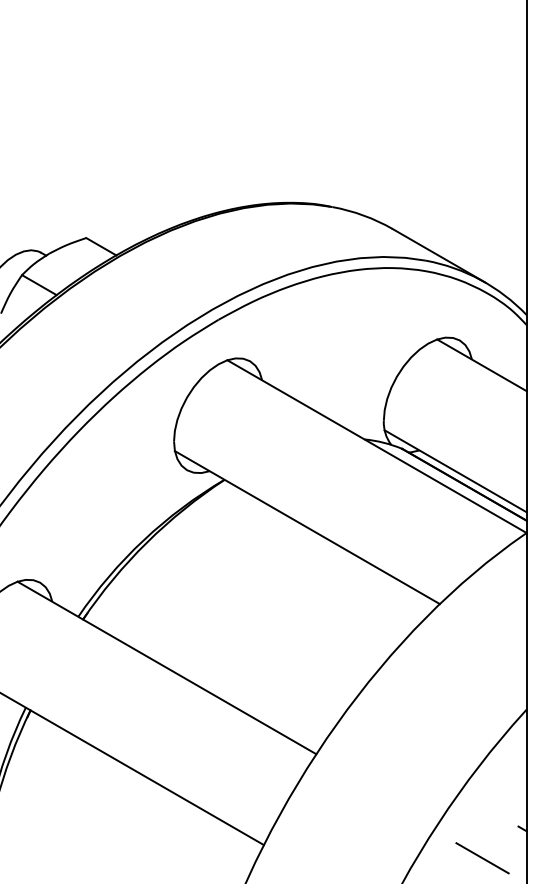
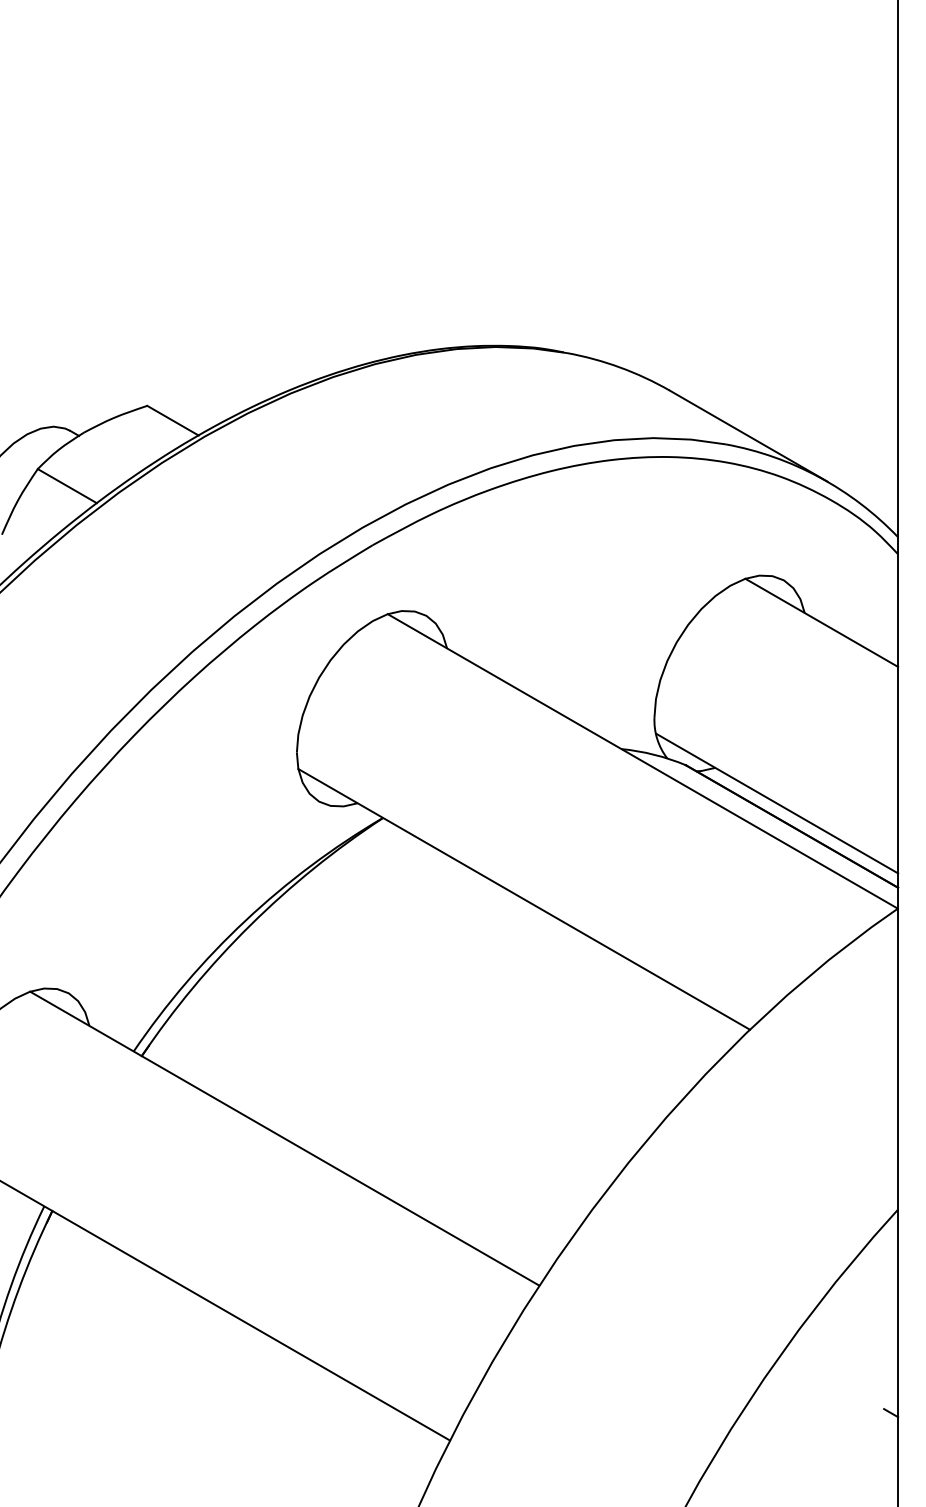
line: (482, 858) -> (822, 1463), removed

